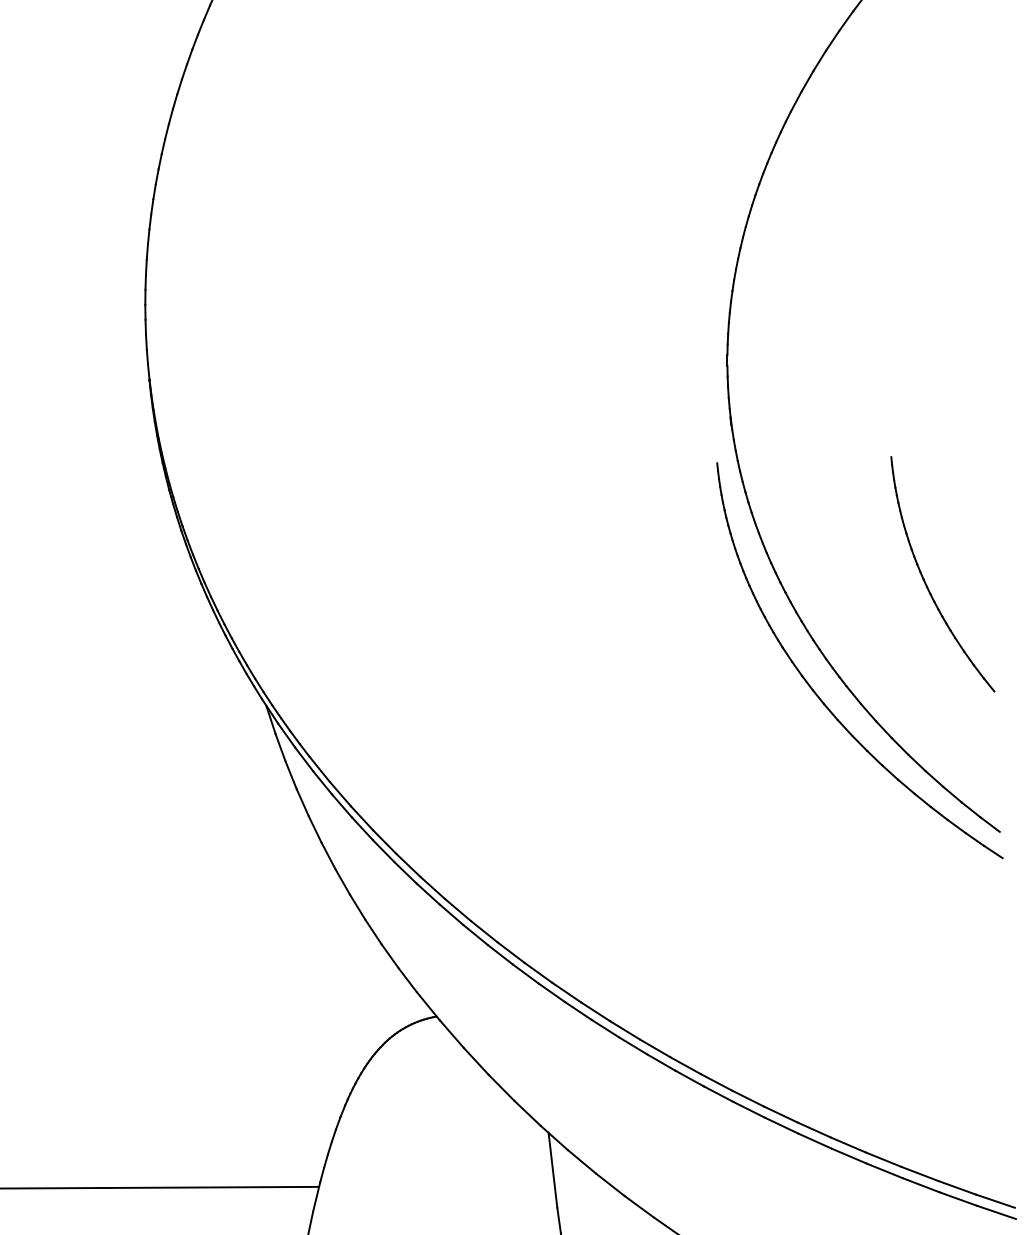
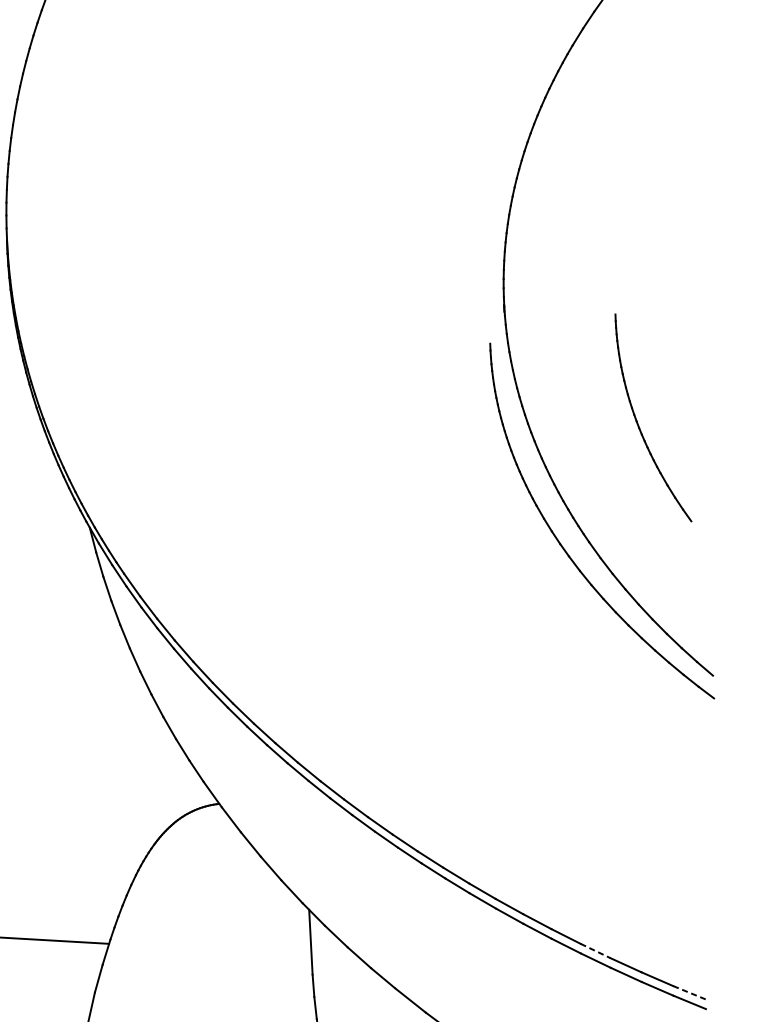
part: (925, 580) -> (638, 422), moved
line: (884, 1159) -> (596, 950), solid -> dashed
line: (996, 1201) -> (690, 992), solid -> dashed

